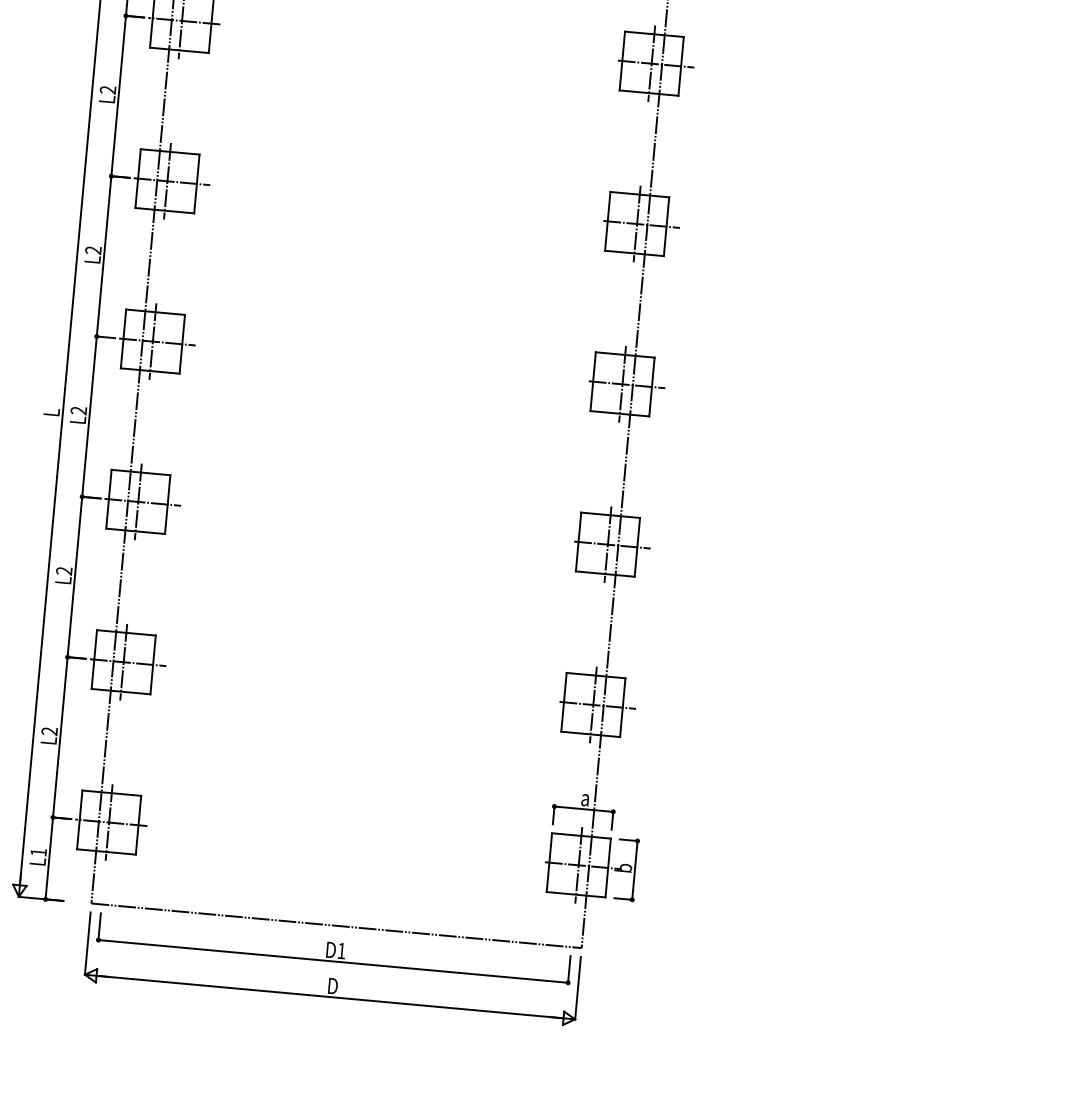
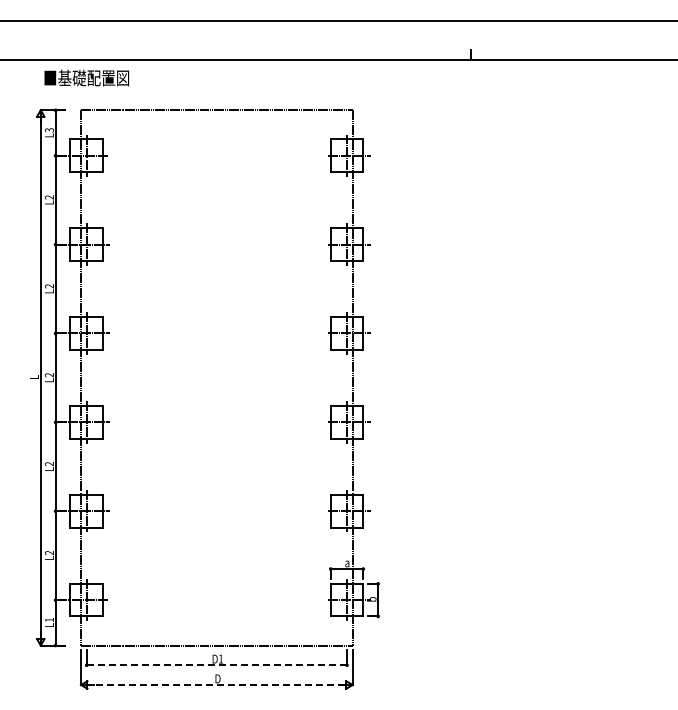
line: (334, 961) -> (217, 665), solid -> dashed
line: (329, 997) -> (216, 685), solid -> dashed

